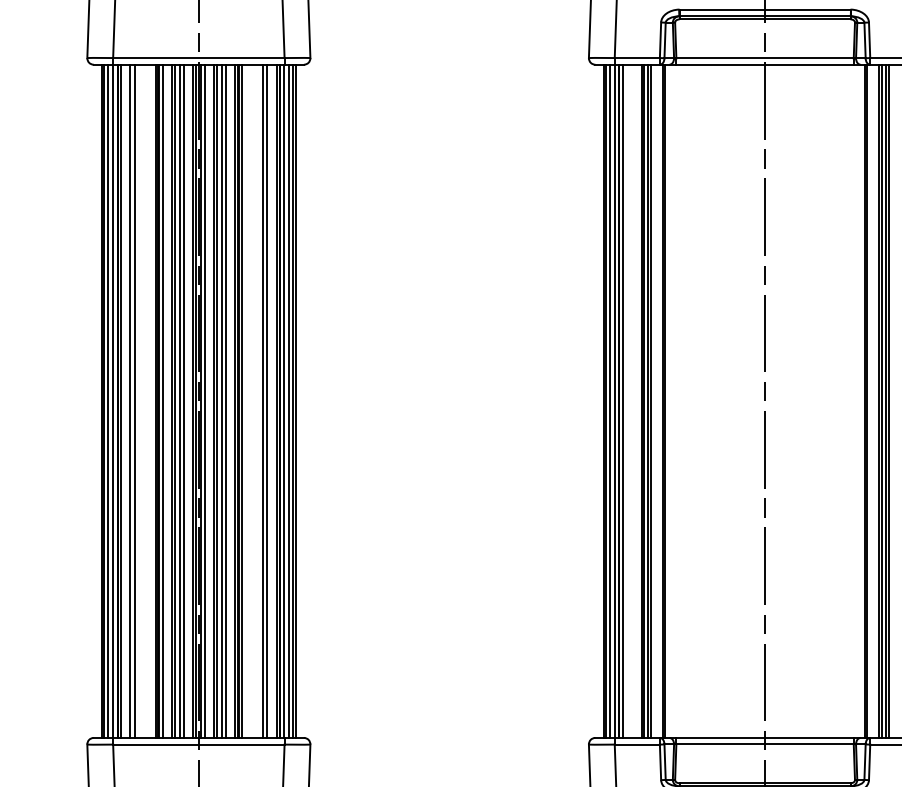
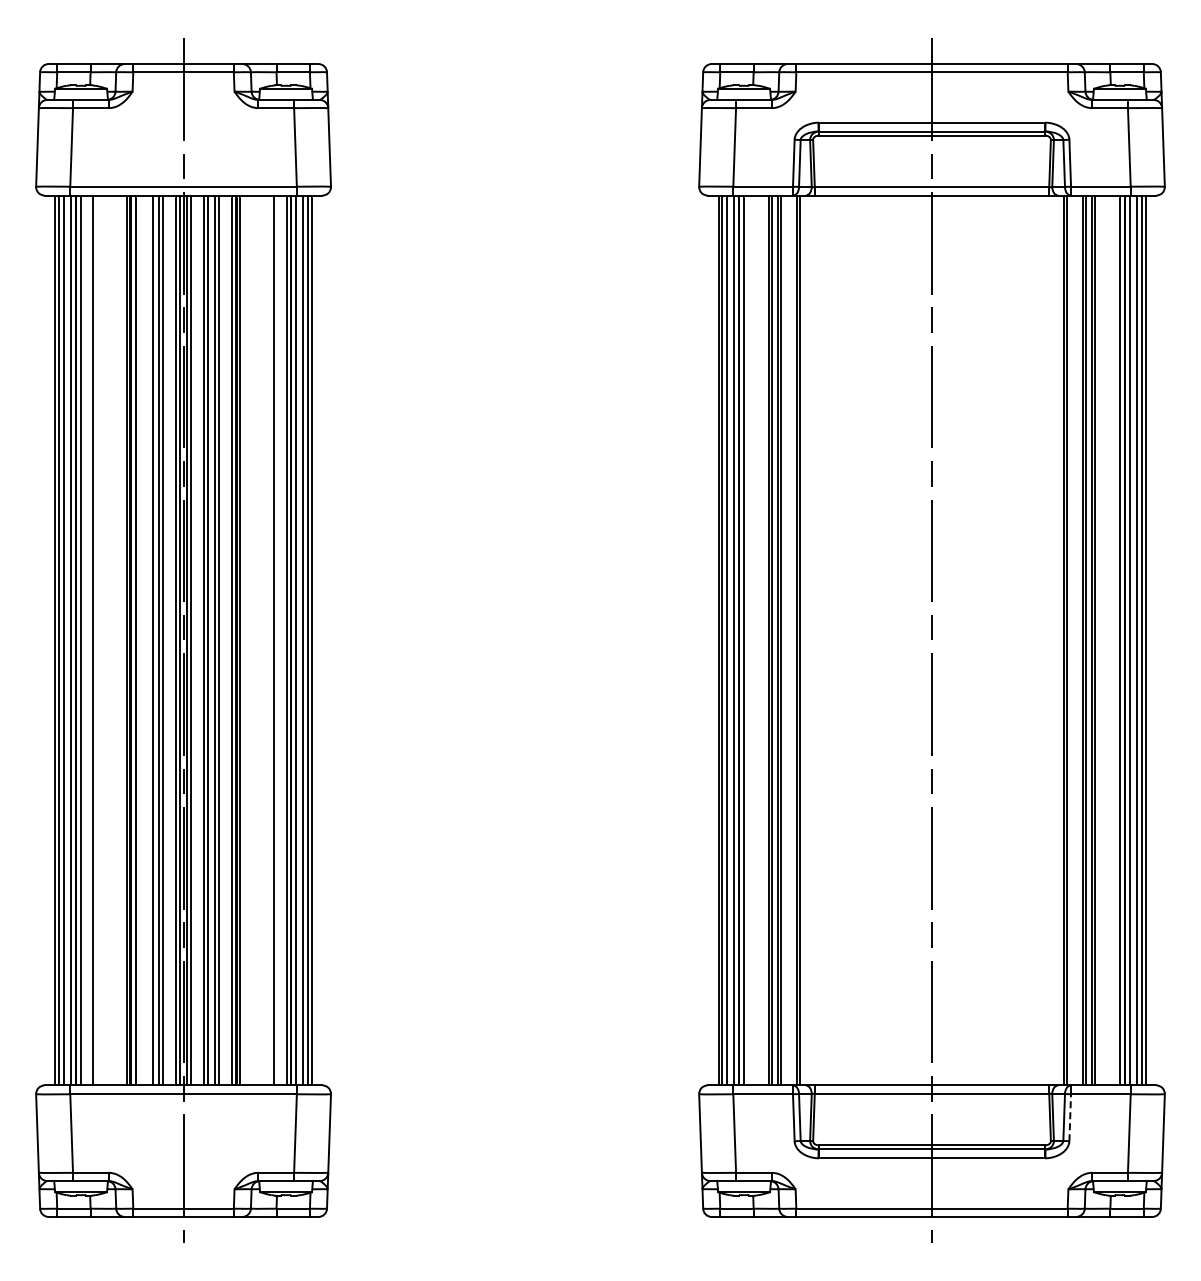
line: (134, 401) -> (98, 640), removed
line: (172, 401) -> (148, 640), removed
line: (263, 401) -> (268, 640), removed
line: (869, 762) -> (1070, 1117), solid -> dashed

